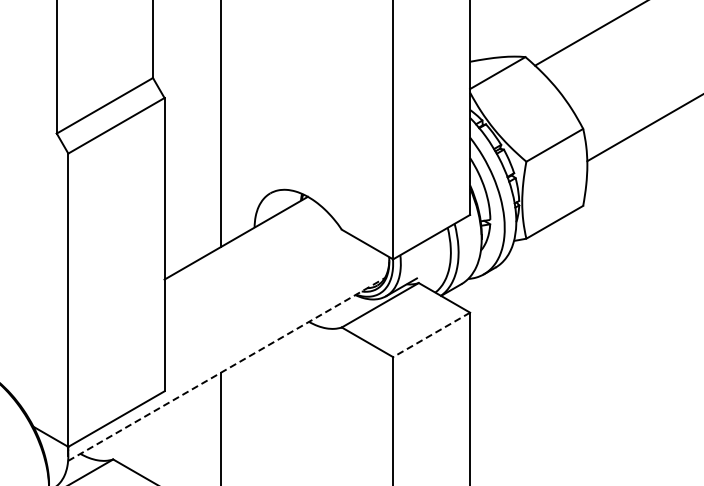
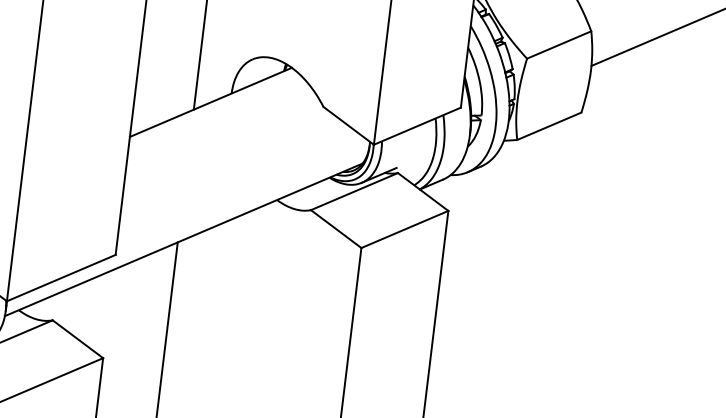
line: (431, 335) -> (404, 230), dashed -> solid
line: (226, 369) -> (183, 239), dashed -> solid

